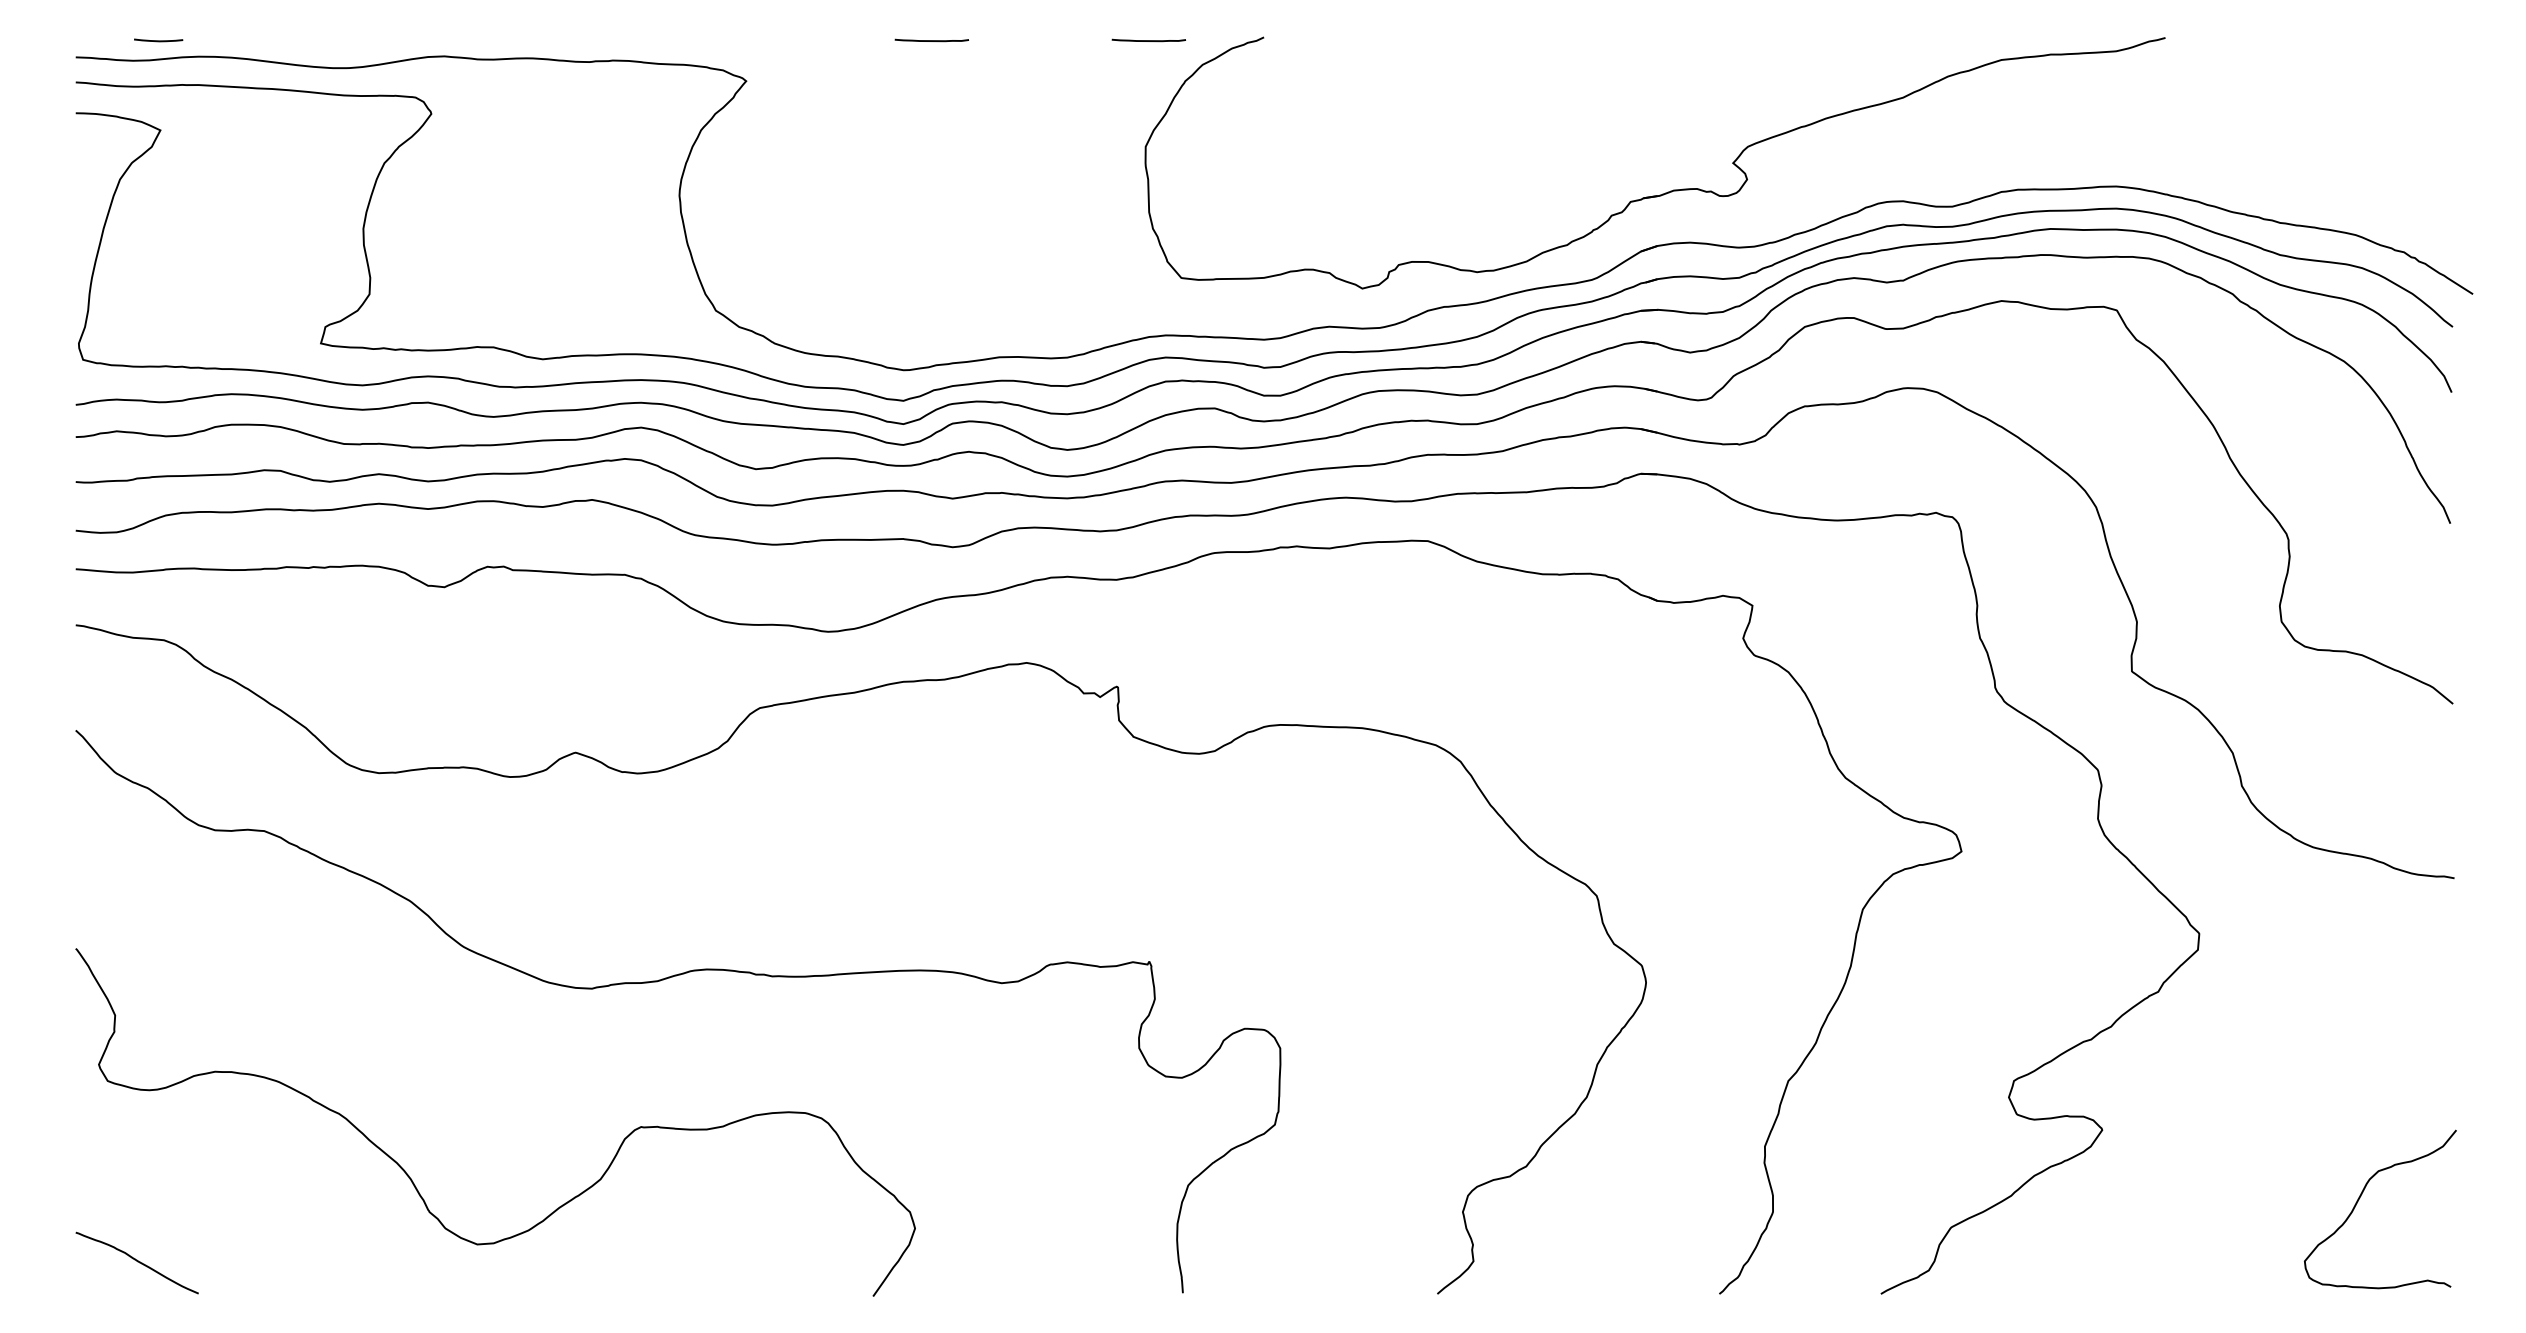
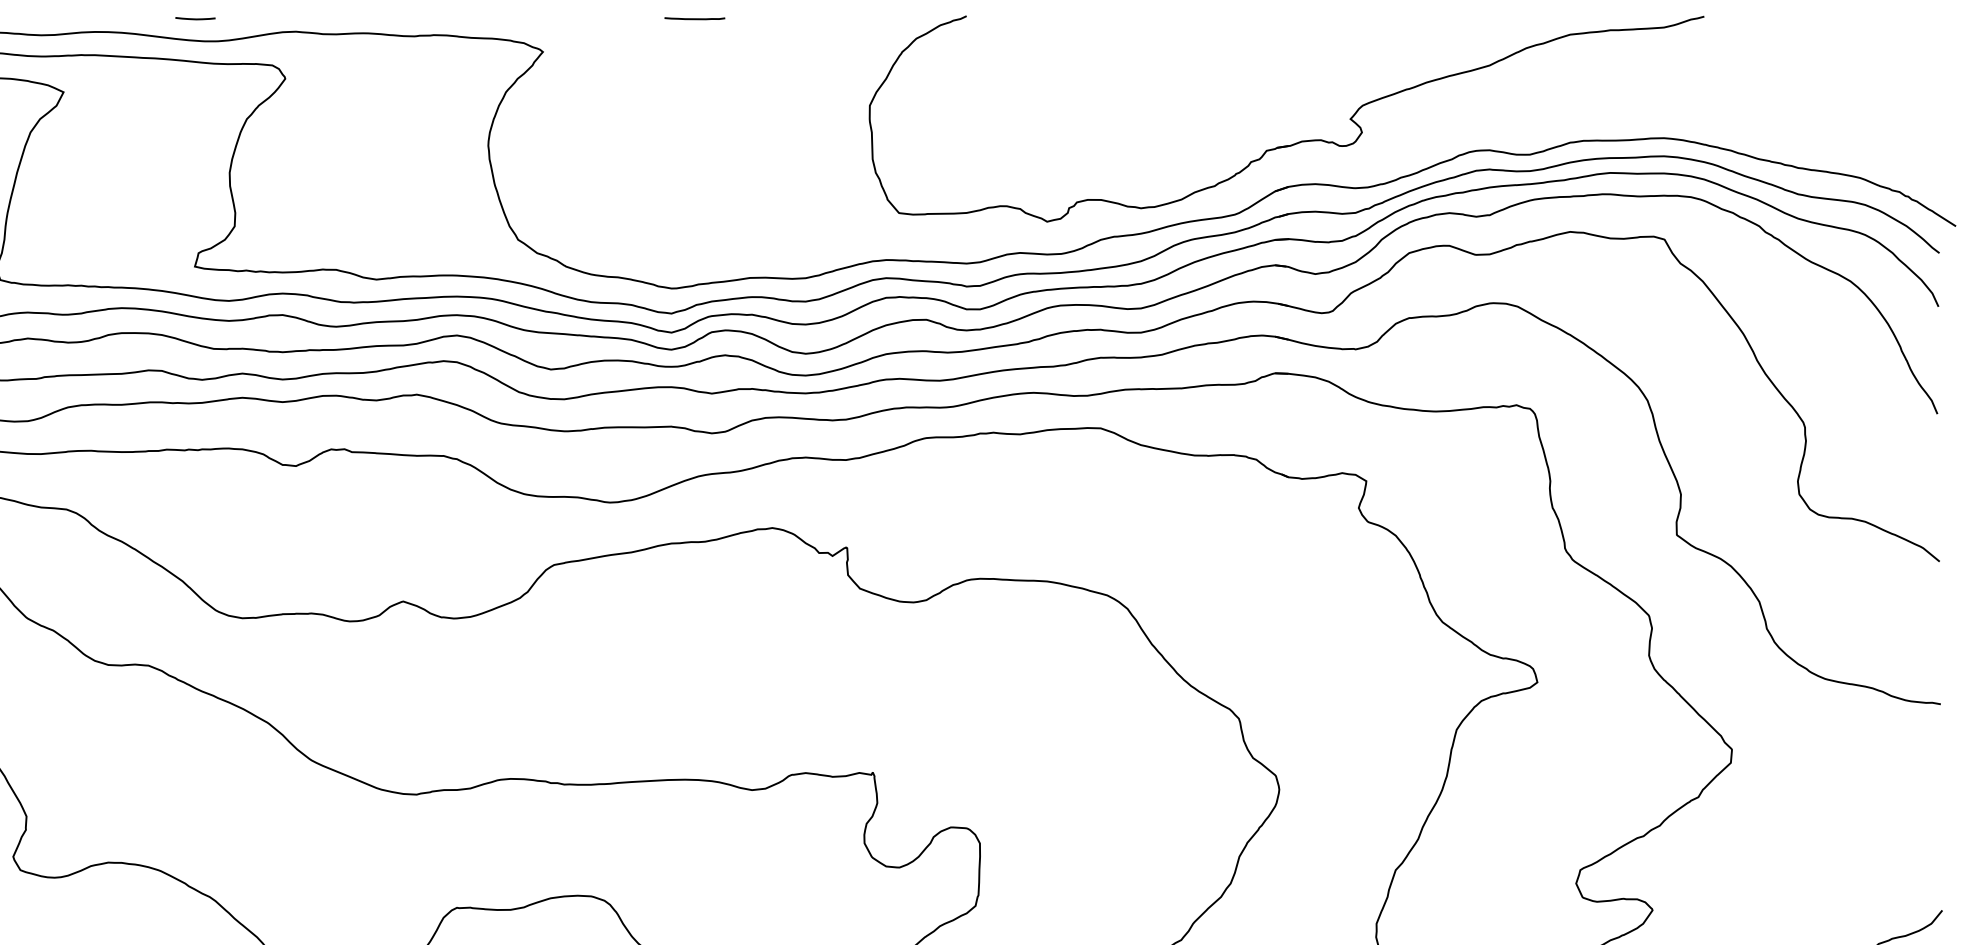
curve: (158, 40) -> (195, 18), moved
curve: (1148, 40) -> (872, 18), removed

